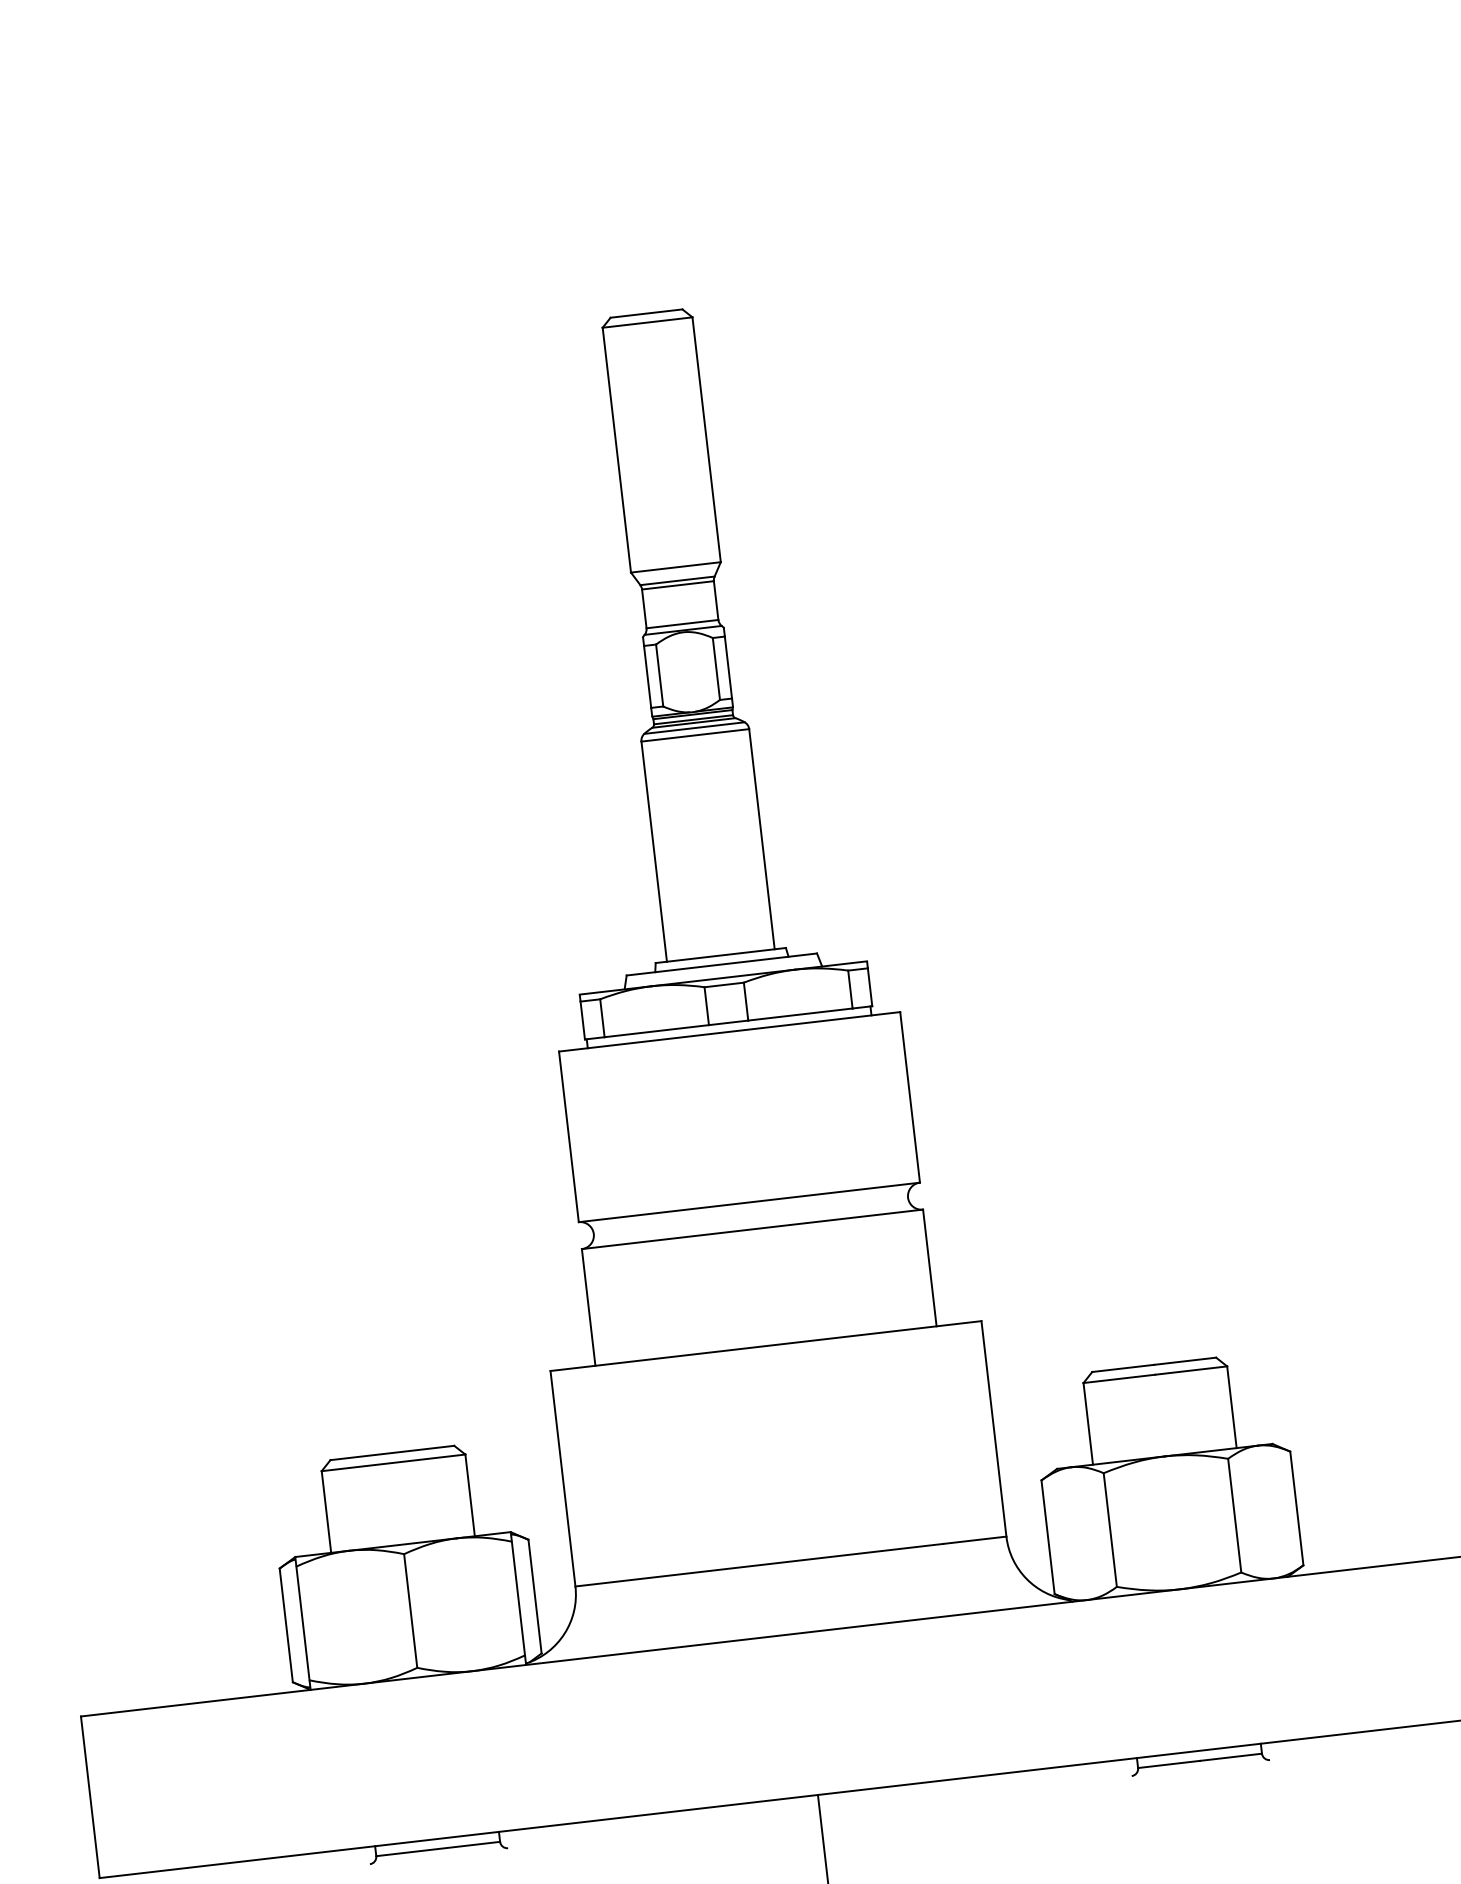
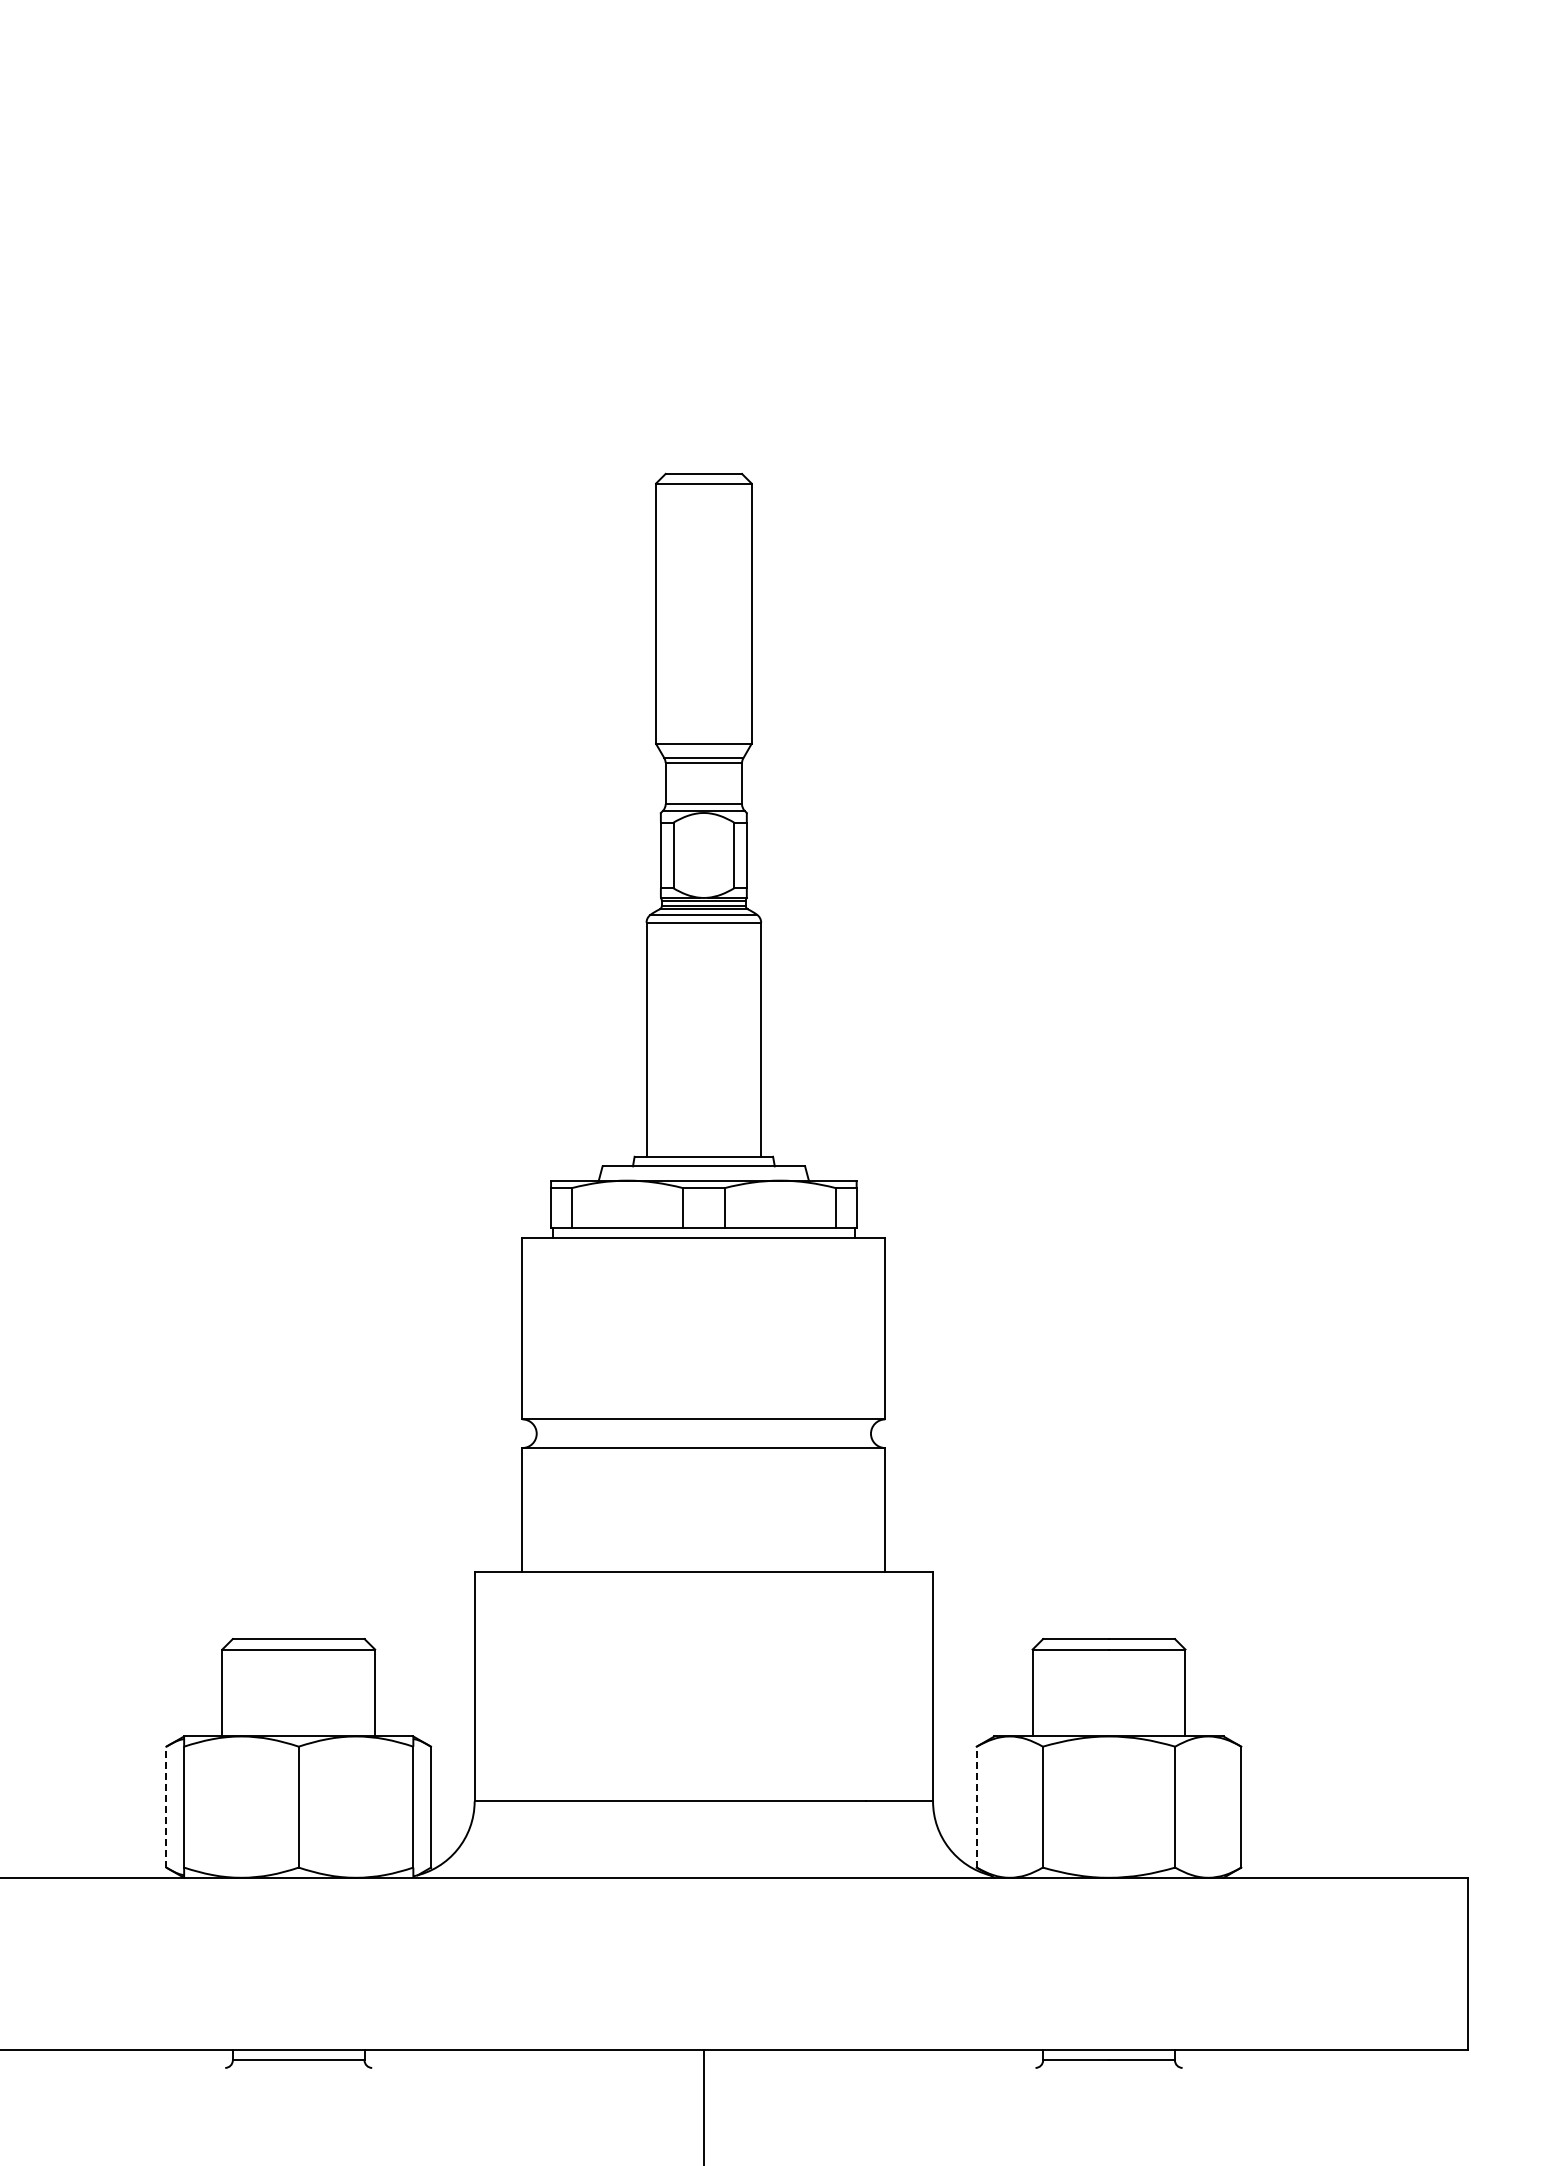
line: (1047, 1536) -> (976, 1806), solid -> dashed
line: (286, 1624) -> (166, 1806), solid -> dashed

